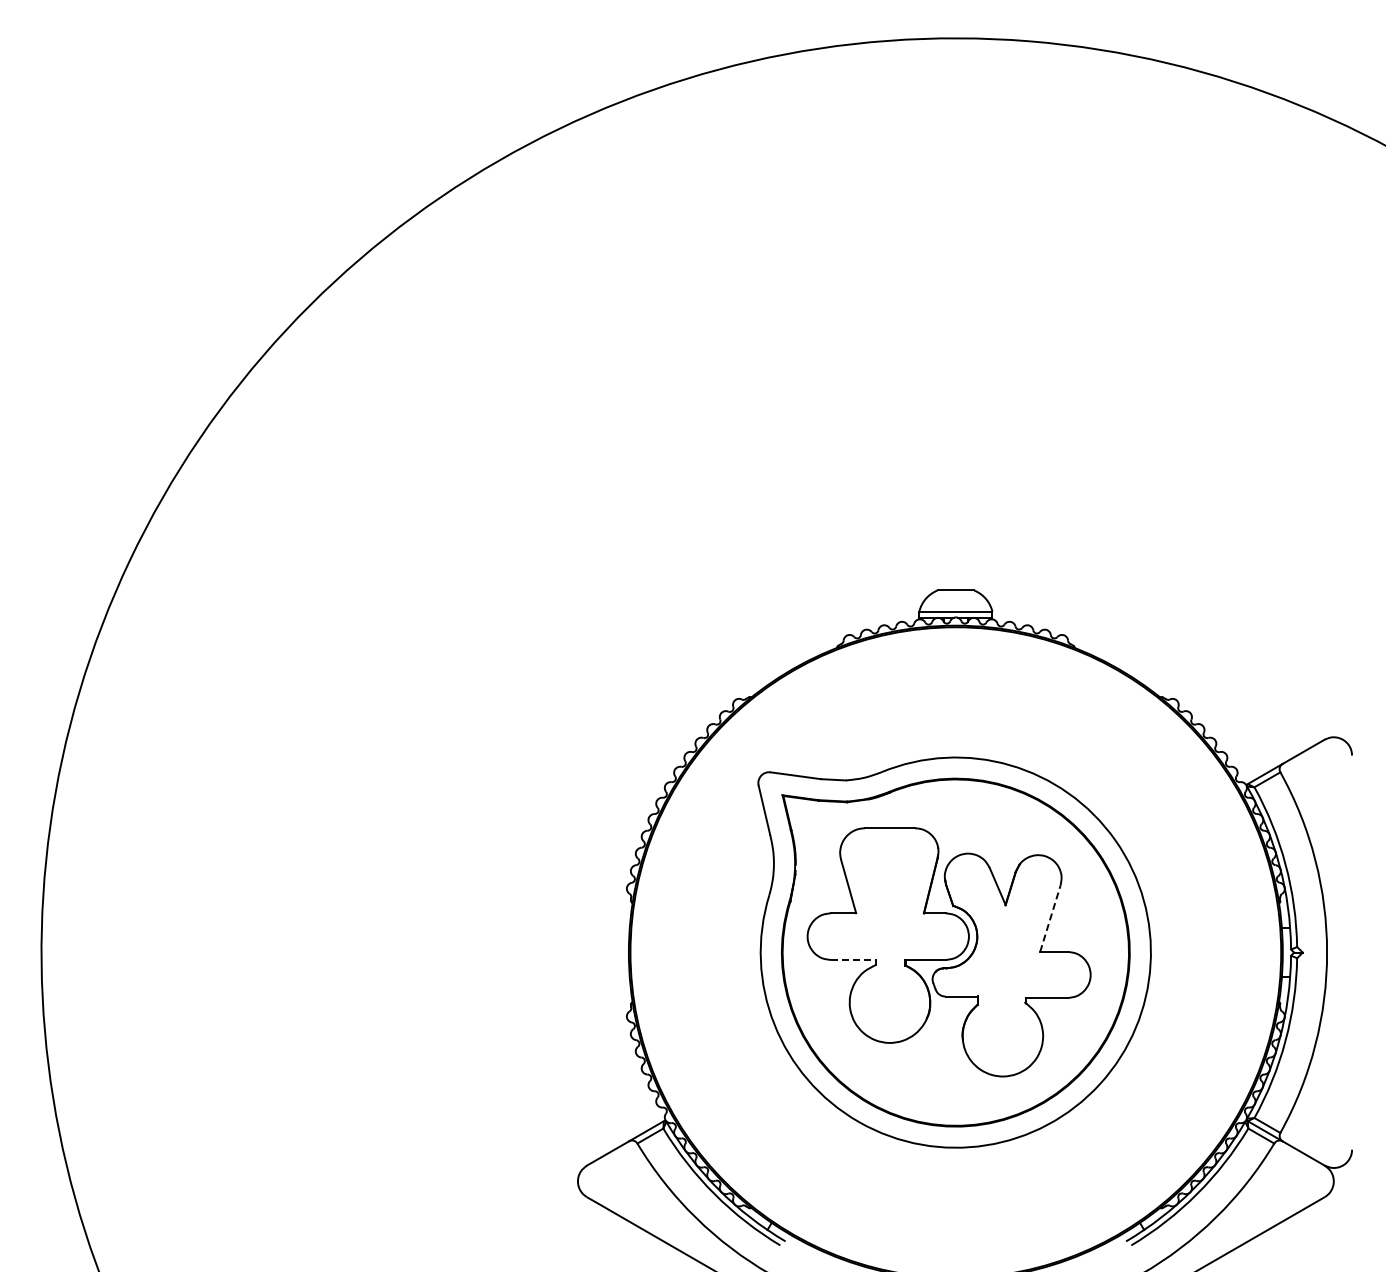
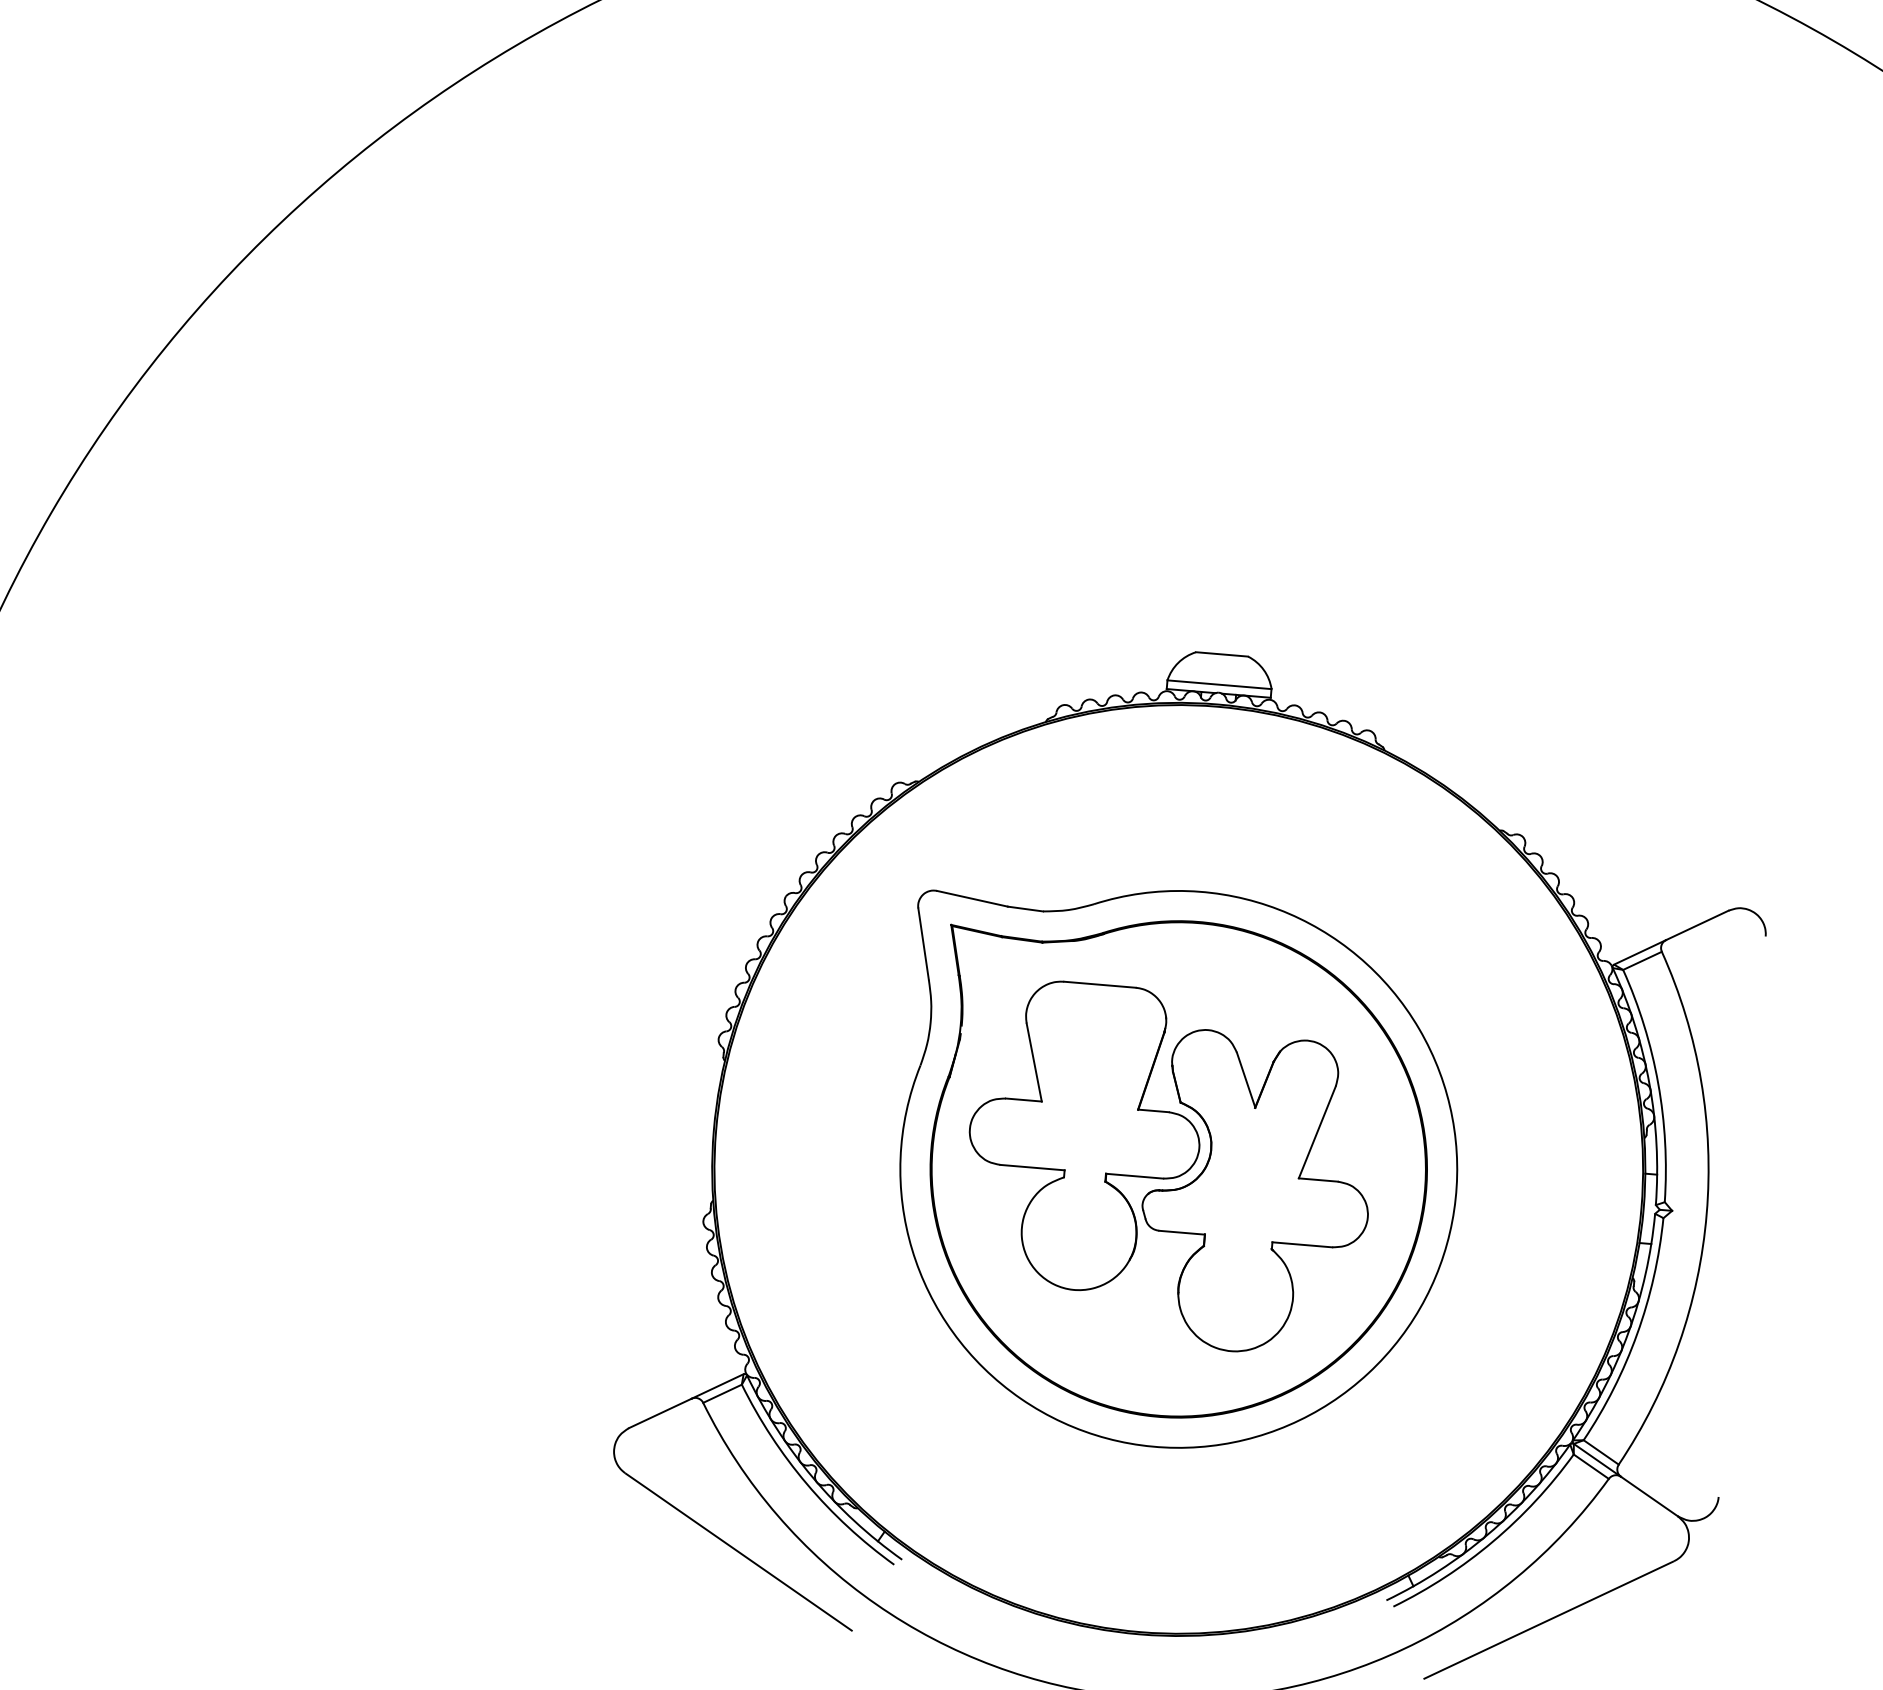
line: (1050, 918) -> (1317, 1132), dashed -> solid
line: (853, 959) -> (1032, 1166), dashed -> solid

